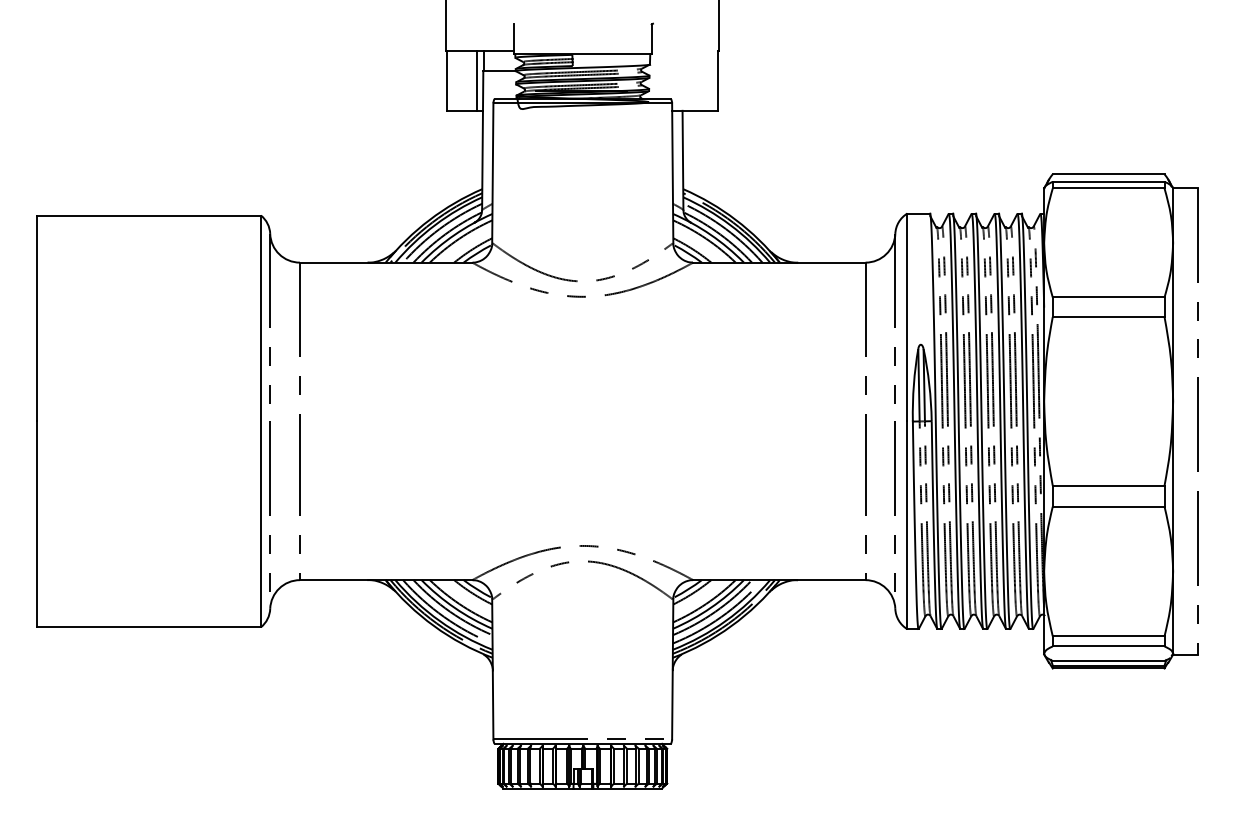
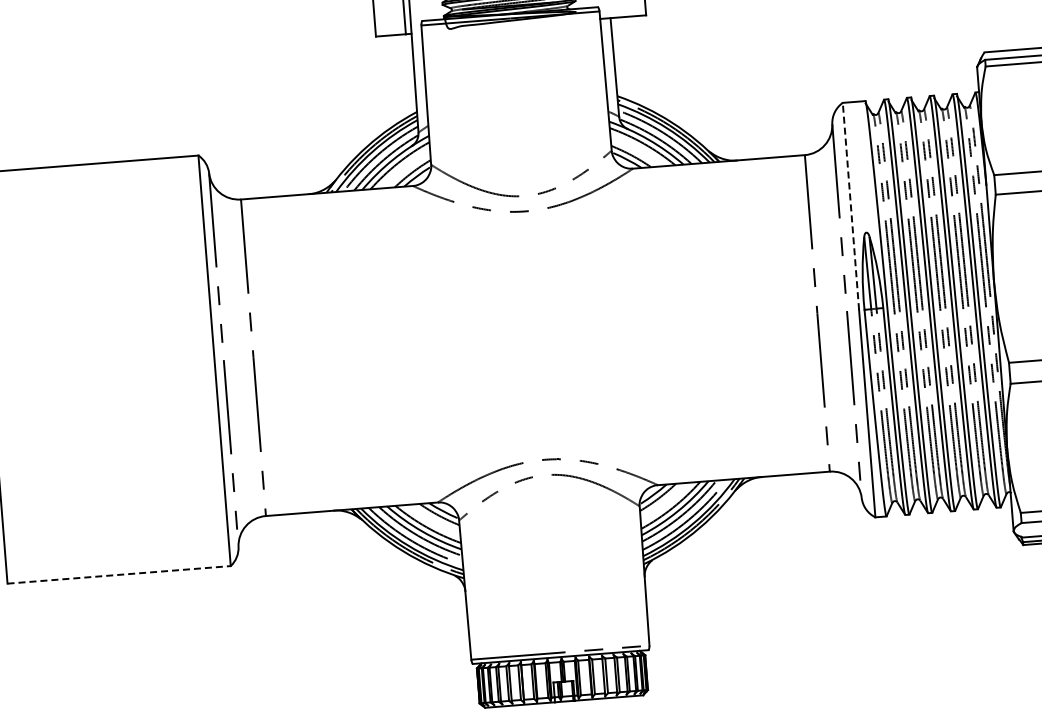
line: (907, 317) -> (851, 206), solid -> dashed
line: (149, 627) -> (119, 575), solid -> dashed

